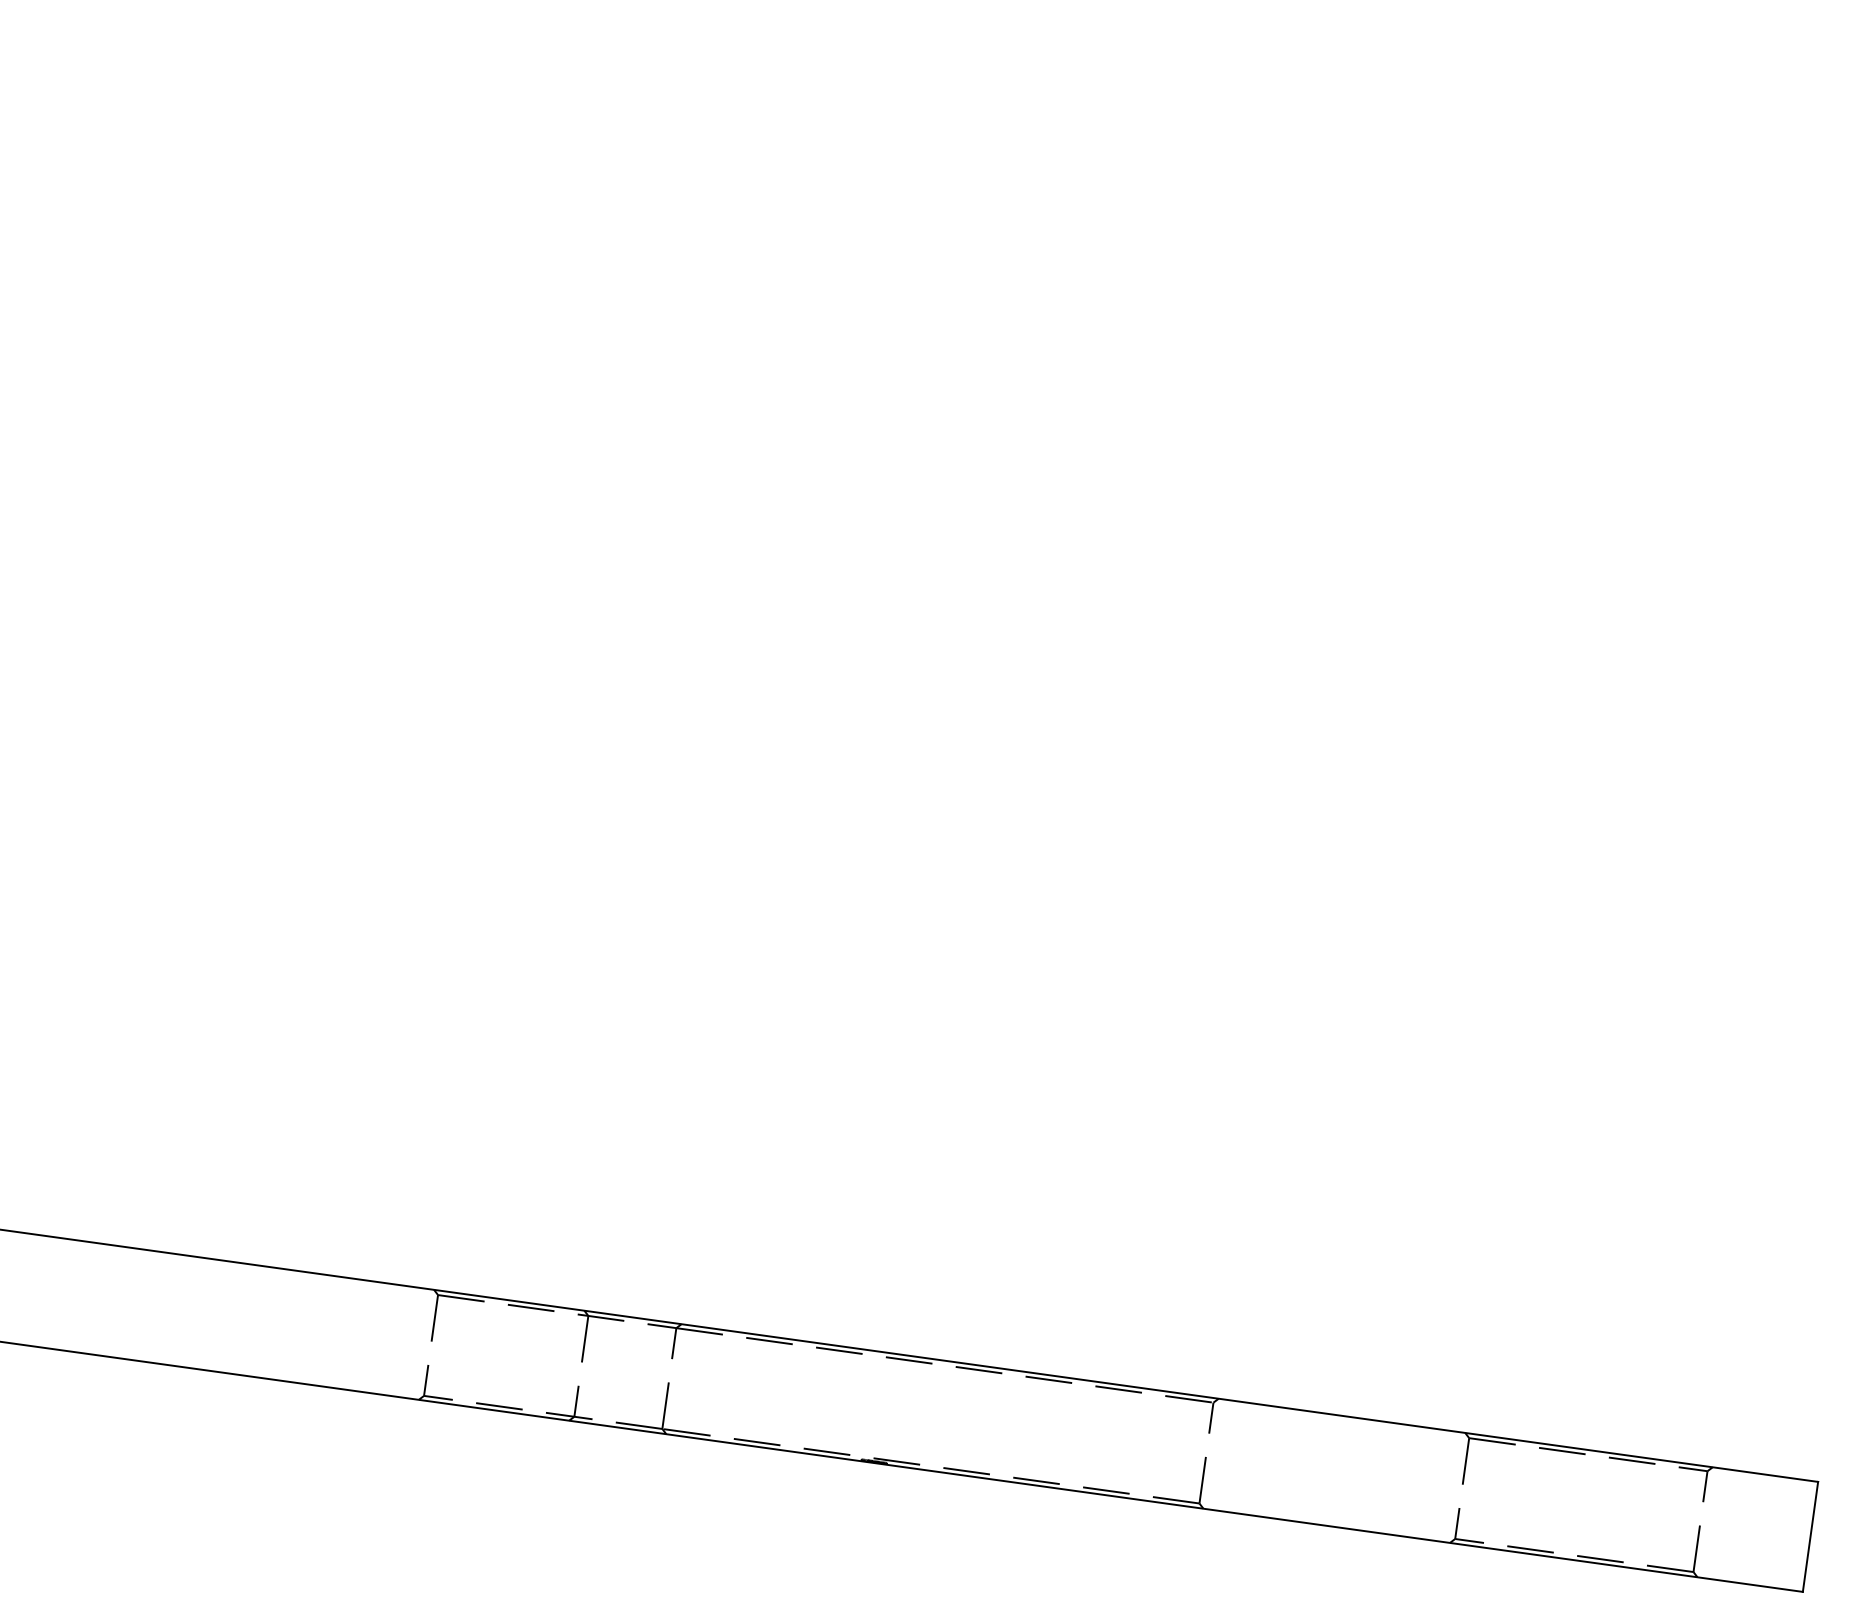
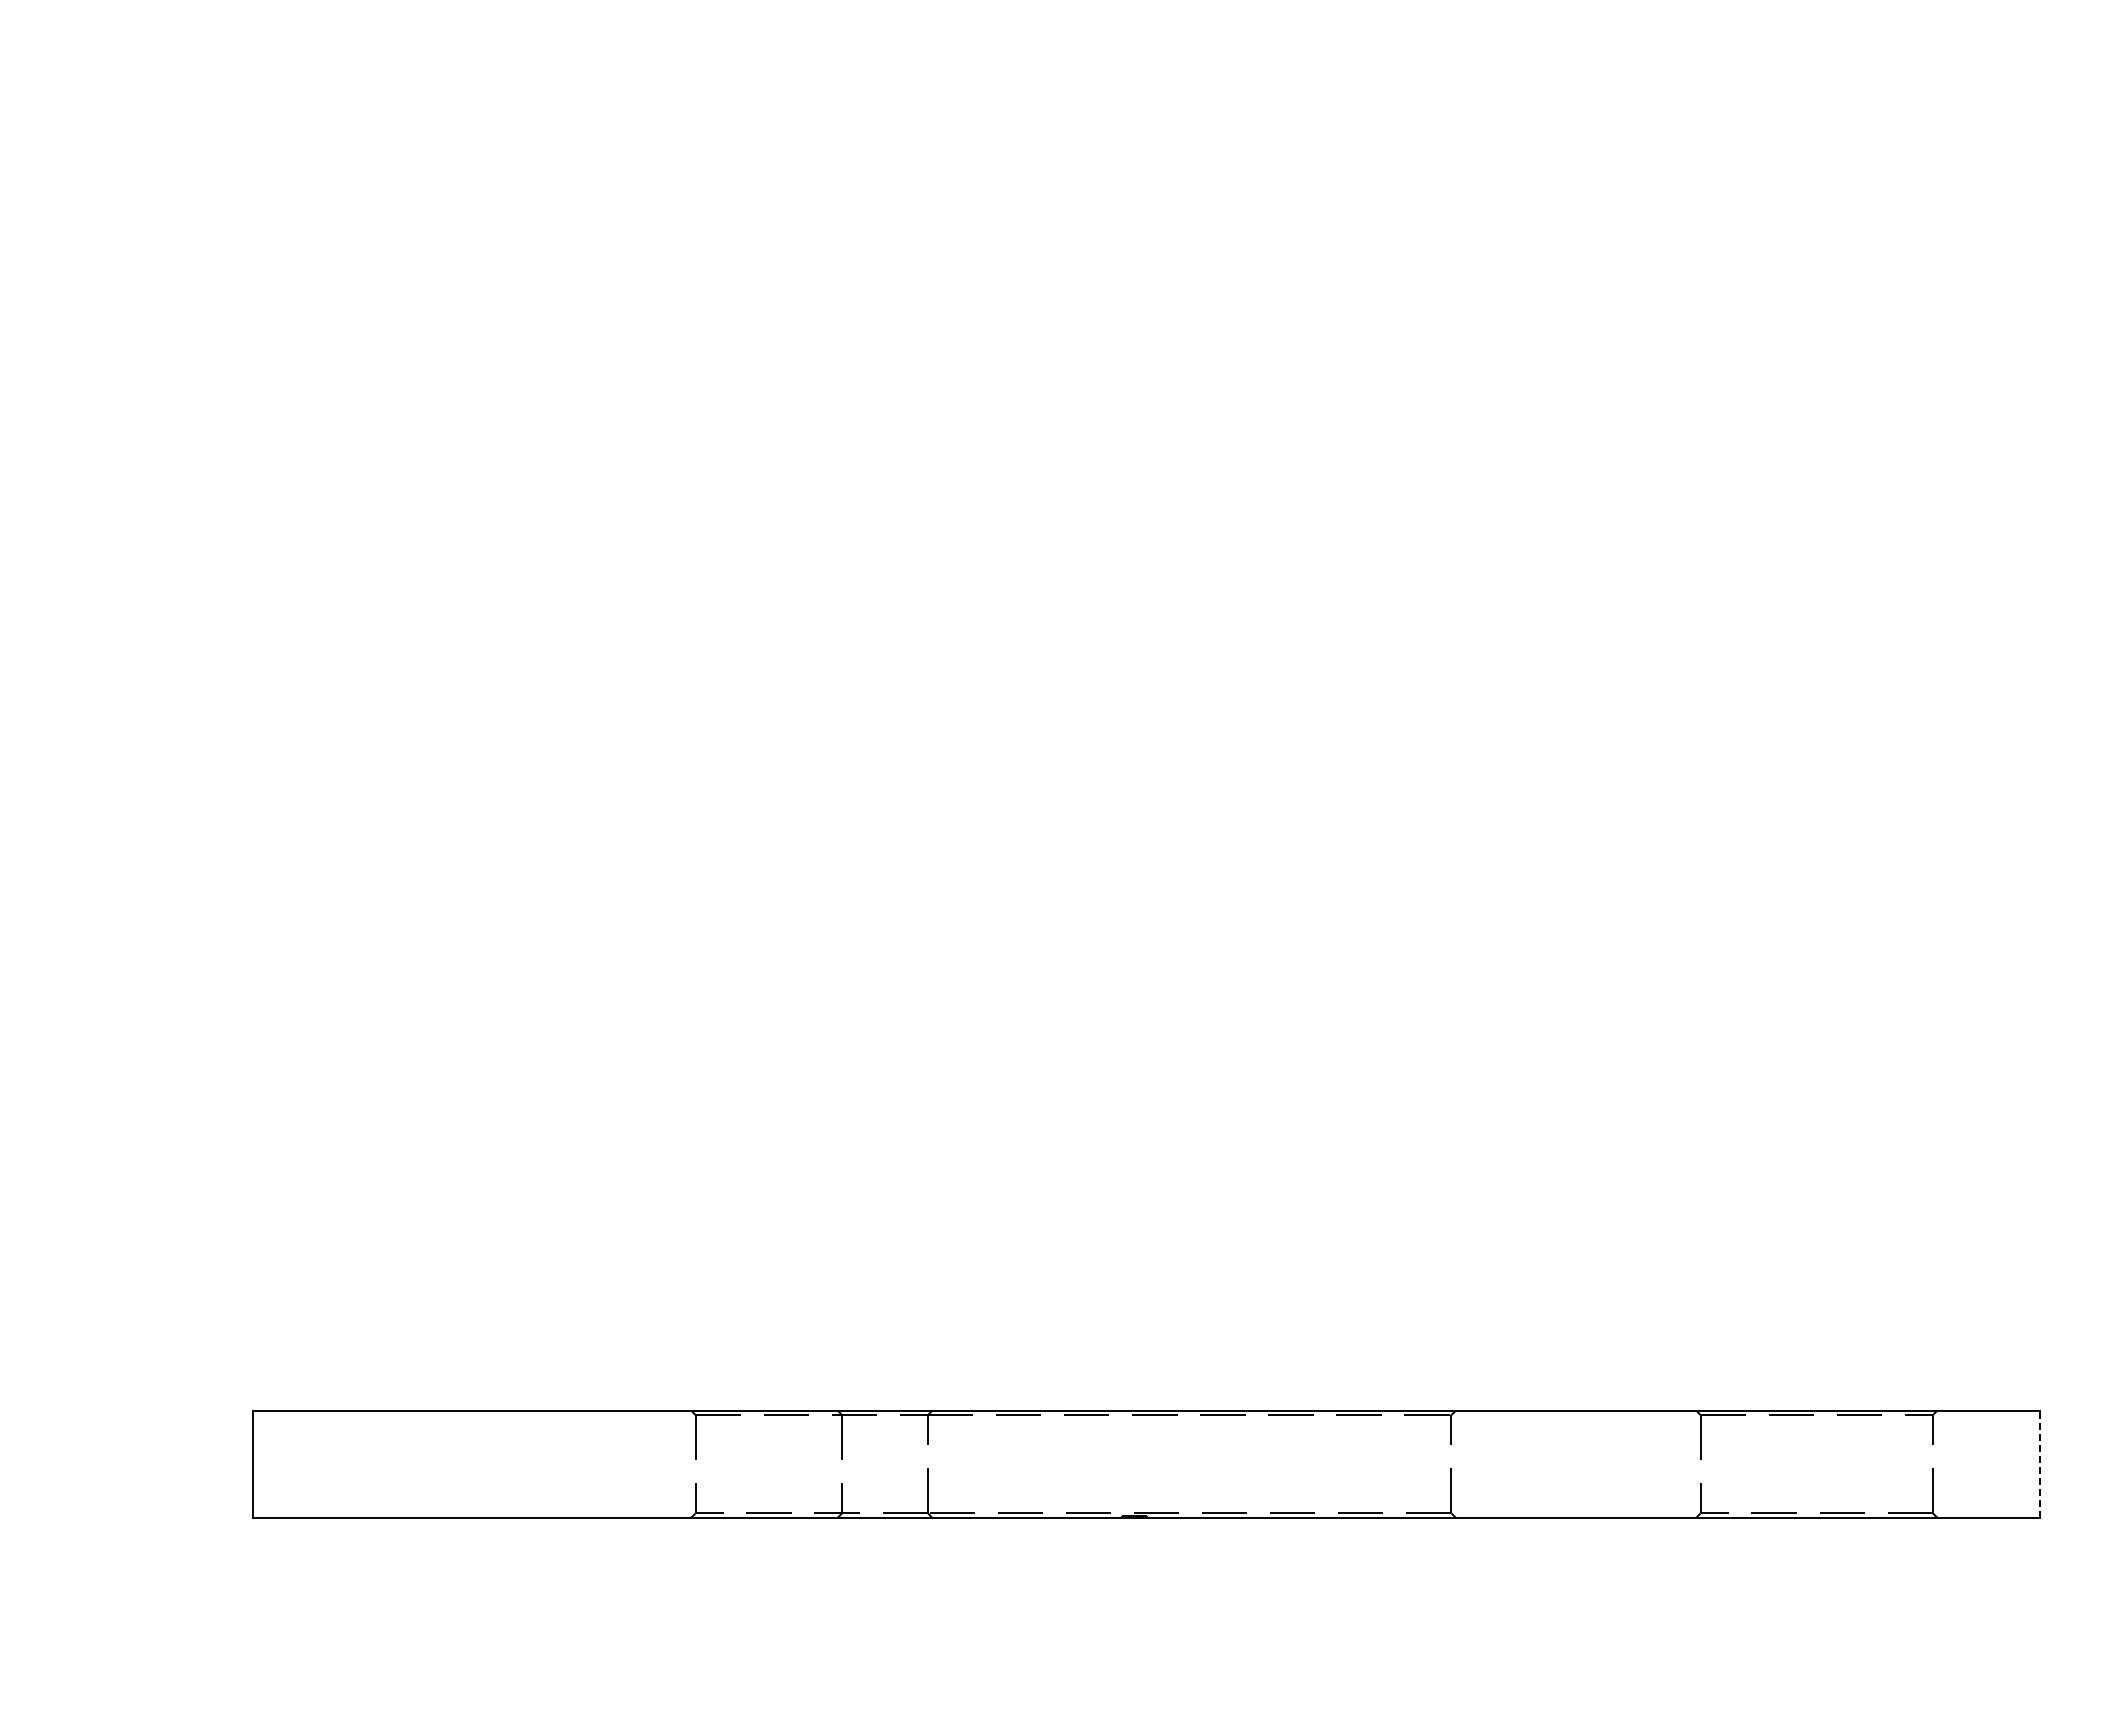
line: (1810, 1537) -> (2040, 1464), solid -> dashed

